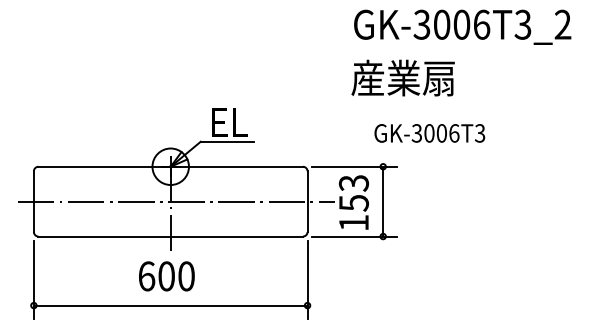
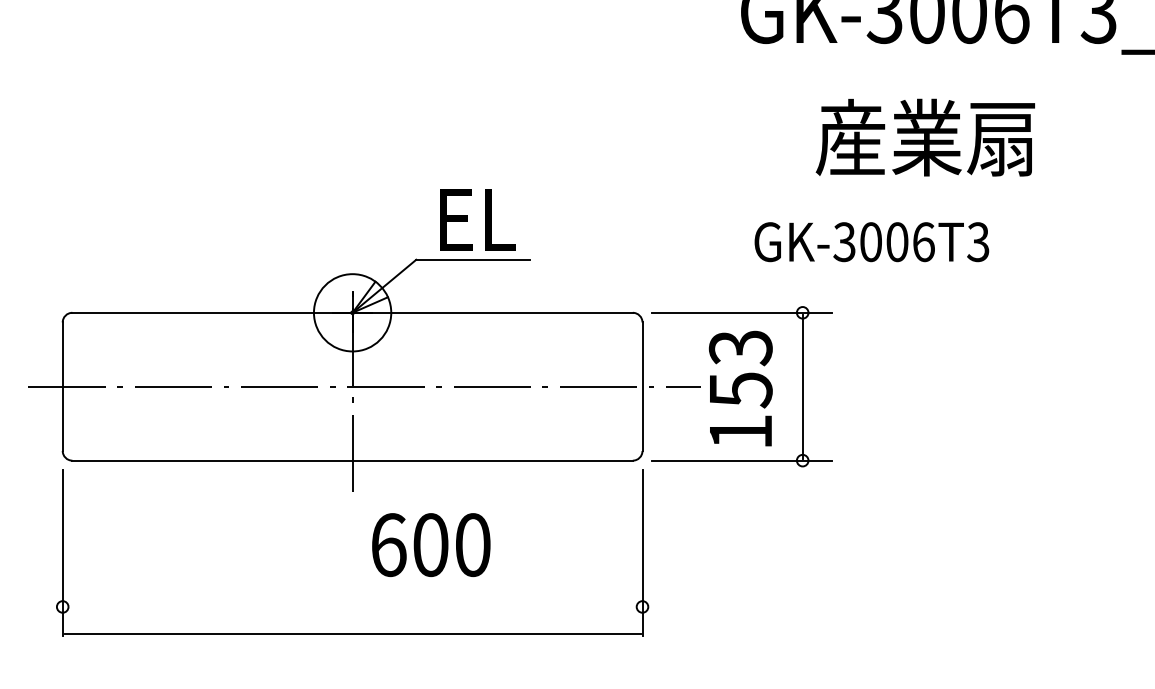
text: (402, 77) -> (924, 136), moved
text: (429, 133) -> (871, 242), moved
text: (166, 276) -> (430, 545), moved
line: (170, 305) -> (352, 634), moved

